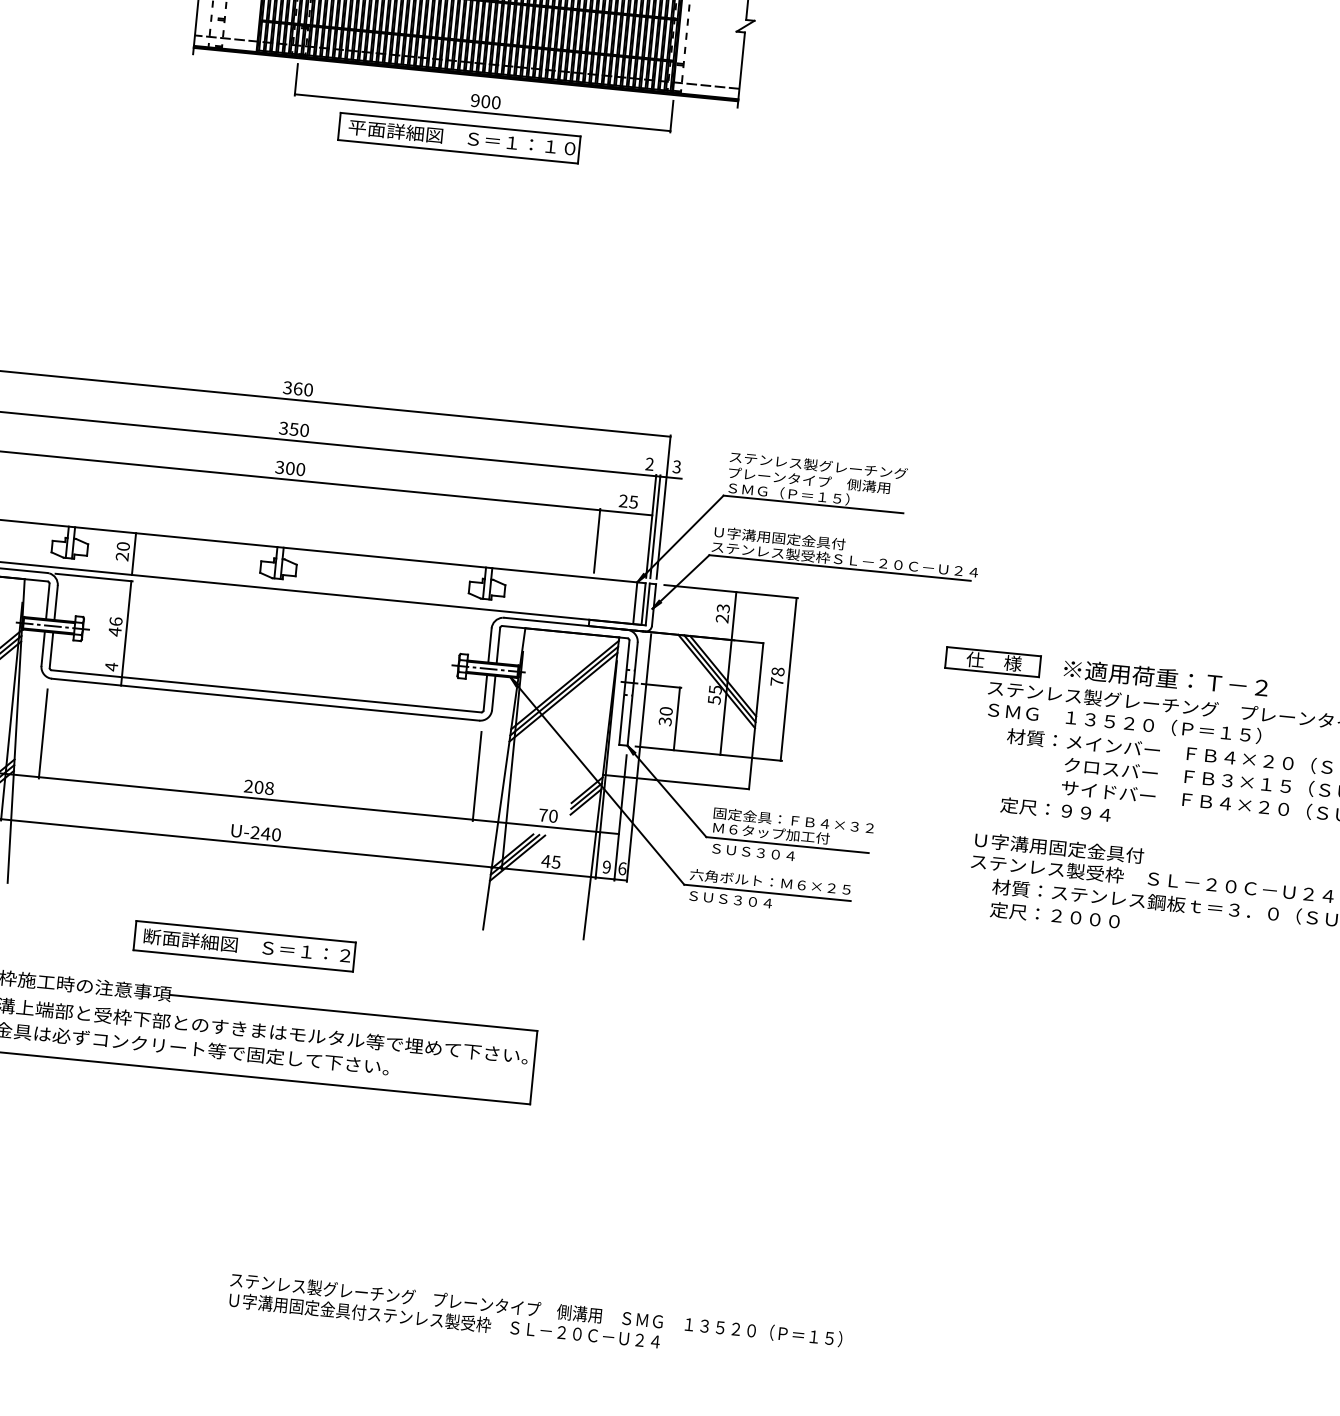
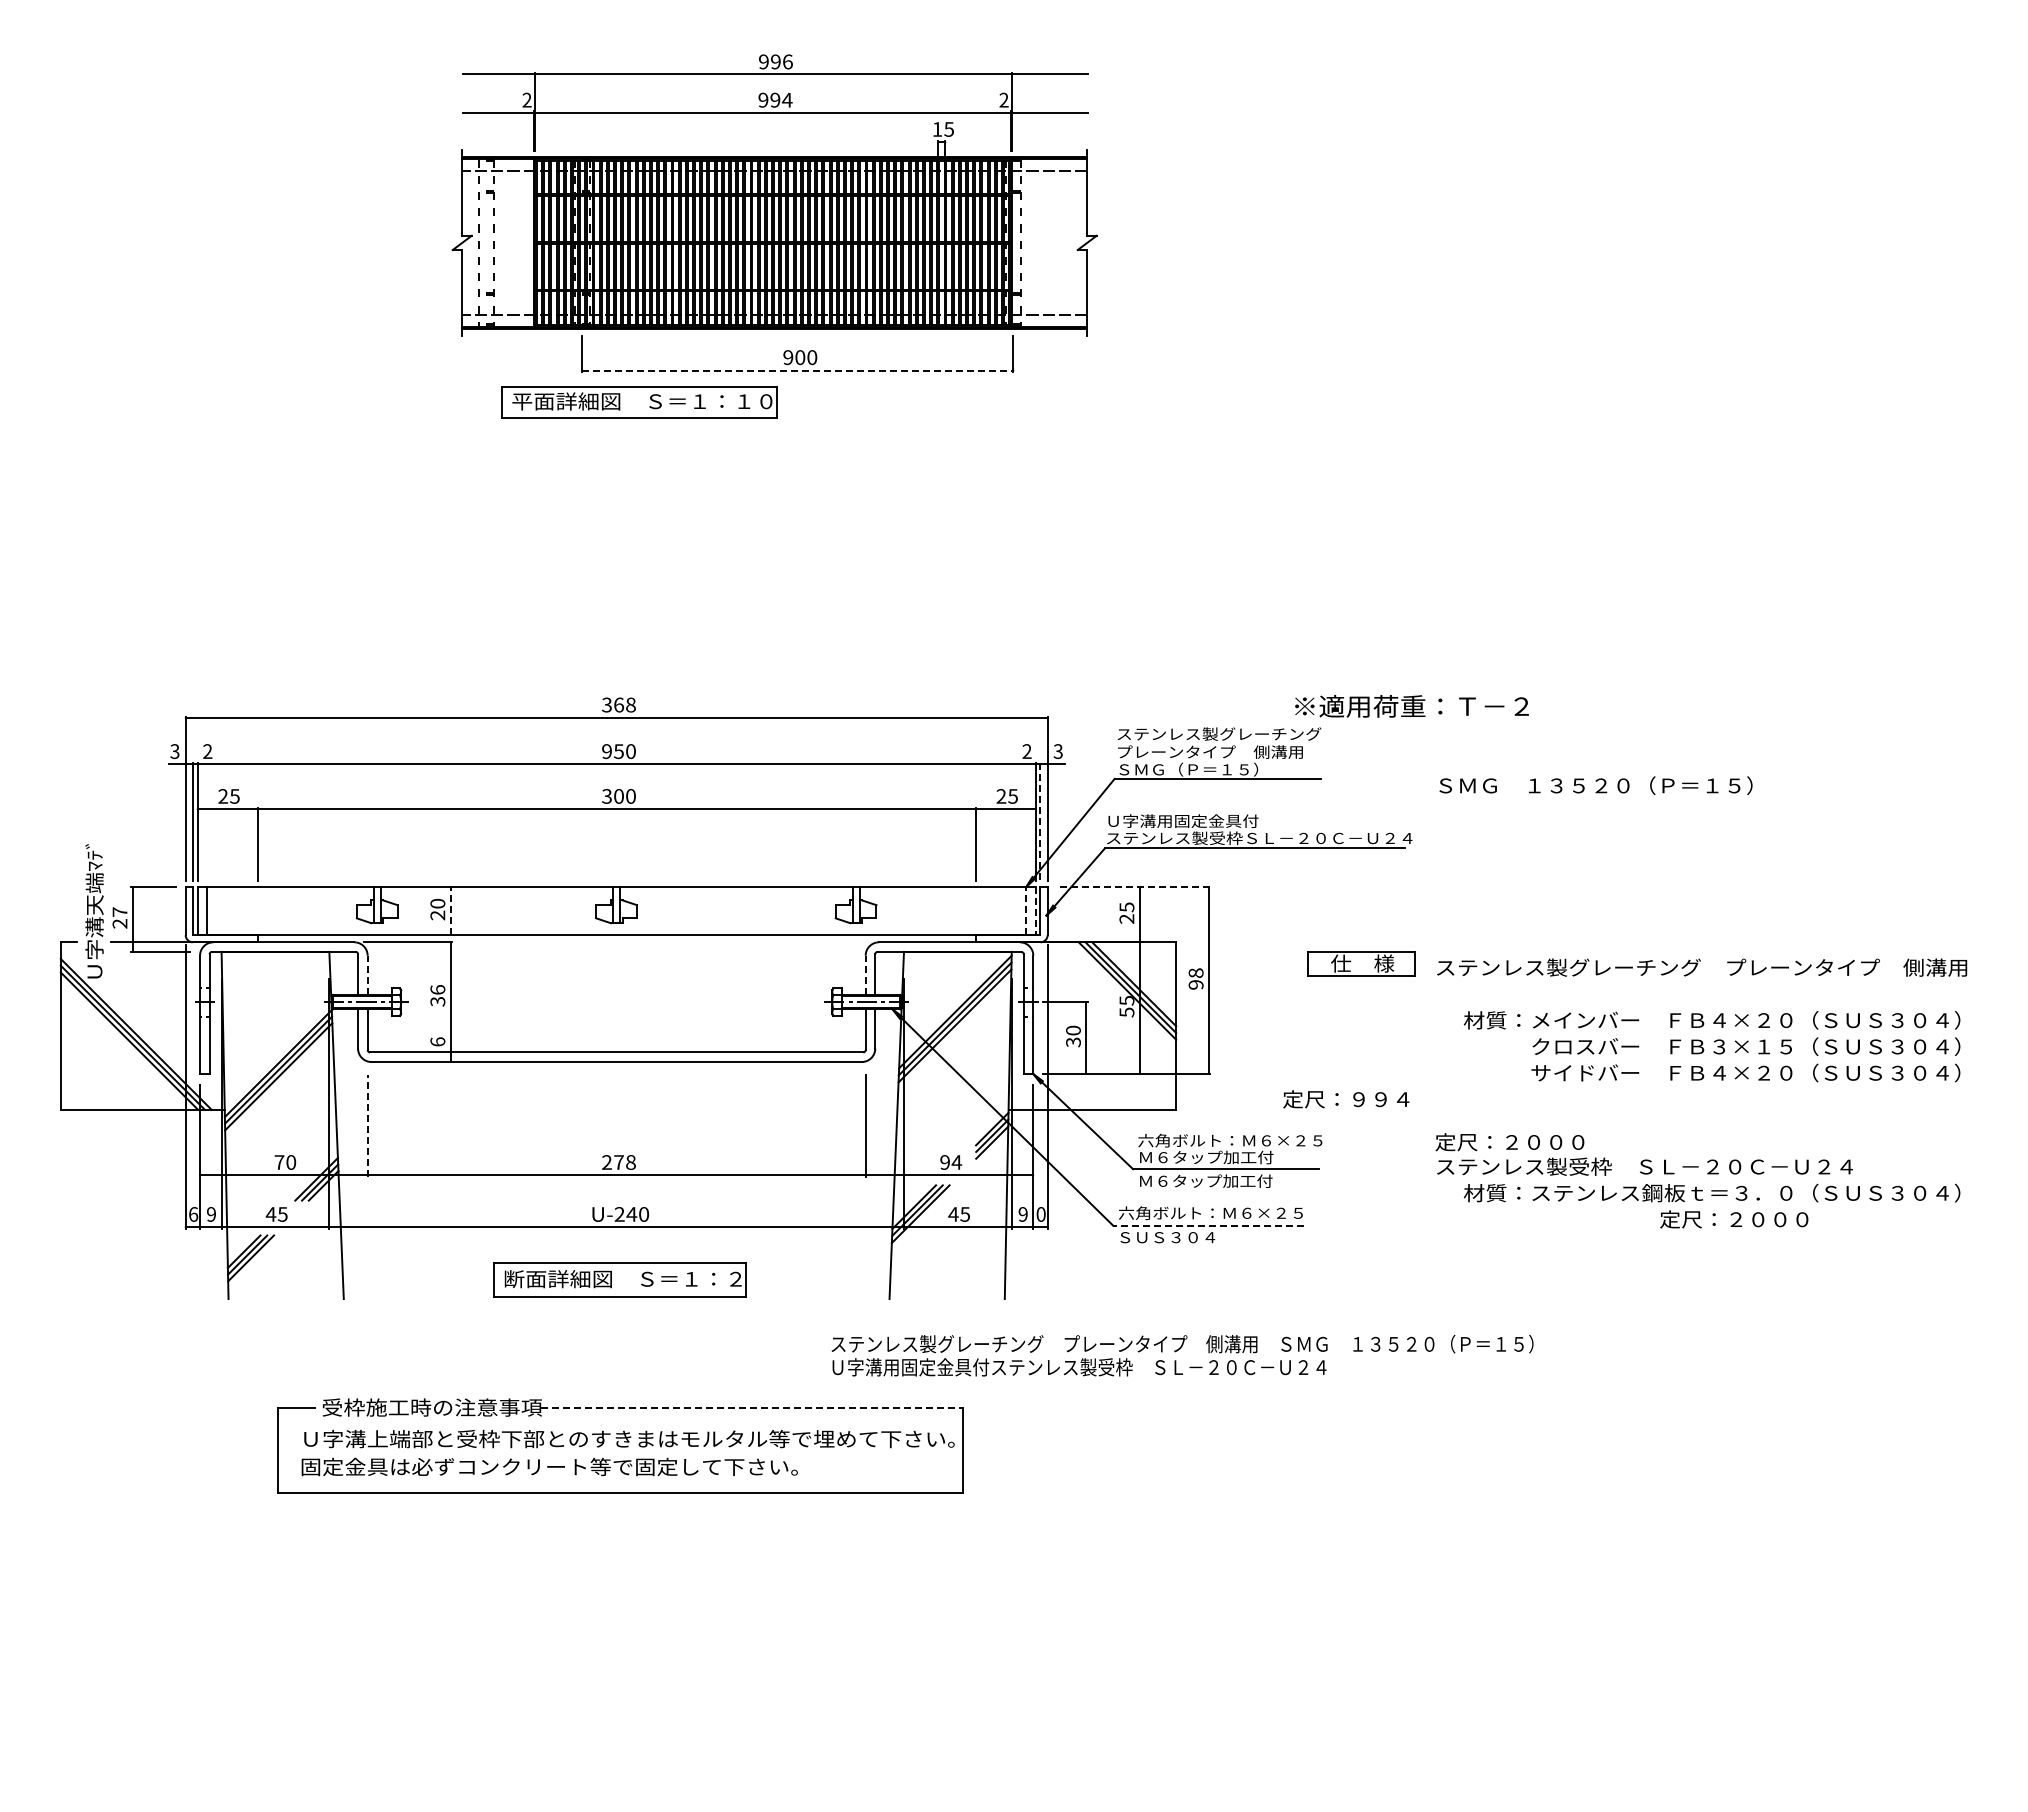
line: (483, 112) -> (798, 370), solid -> dashed
part: (459, 138) -> (639, 402), moved
text: (308, 390) -> (630, 705), 360 -> 368
text: (283, 428) -> (606, 751), 350 -> 950
line: (655, 527) -> (1040, 822), solid -> dashed
line: (133, 554) -> (450, 911), solid -> dashed
line: (730, 591) -> (1133, 887), solid -> dashed
line: (55, 603) -> (367, 975), solid -> dashed
line: (635, 603) -> (1026, 911), solid -> dashed
line: (643, 604) -> (1035, 911), solid -> dashed
text: (723, 607) -> (1126, 906), 23 -> 25
text: (114, 631) -> (437, 1001), 46 -> 36
line: (489, 645) -> (865, 975), solid -> dashed
part: (993, 661) -> (1361, 963), moved
text: (111, 666) -> (437, 1041), 4 -> 6
text: (1165, 678) -> (1411, 706), moved
text: (776, 681) -> (1195, 984), 78 -> 98
text: (1124, 722) -> (1595, 785), moved
line: (43, 733) -> (367, 1125), solid -> dashed
text: (258, 787) -> (618, 1162), 208 -> 278
text: (1055, 810) -> (1346, 1099), moved
text: (548, 815) -> (951, 1162), 70 -> 94
text: (793, 820) -> (1230, 1140), 固定金具：ＦＢ４×３２ -> 六角ボルト：Ｍ６×２５
text: (1057, 848) -> (1533, 1142), Ｕ字溝用固定金具付 -> 定尺：２０００
text: (769, 853) -> (1206, 1180), ＳＵＳ３０４ -> Ｍ６タップ加工付
text: (621, 868) -> (1040, 1214), 6 -> 0
line: (767, 892) -> (1208, 1225), solid -> dashed
text: (1055, 915) -> (1734, 1219), moved
part: (243, 946) -> (619, 1279), moved
line: (353, 1013) -> (751, 1408), solid -> dashed
text: (535, 1319) -> (1182, 1355), moved

